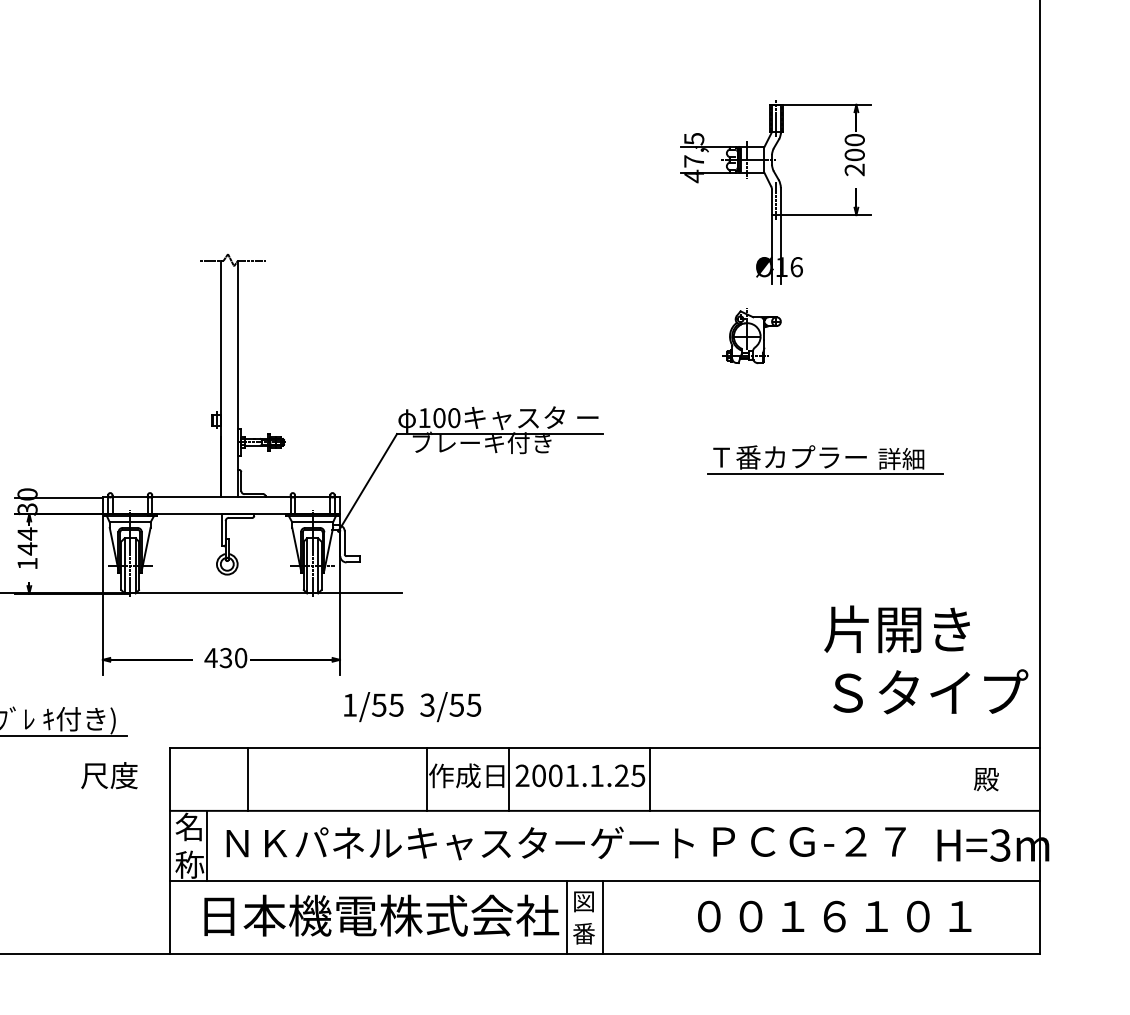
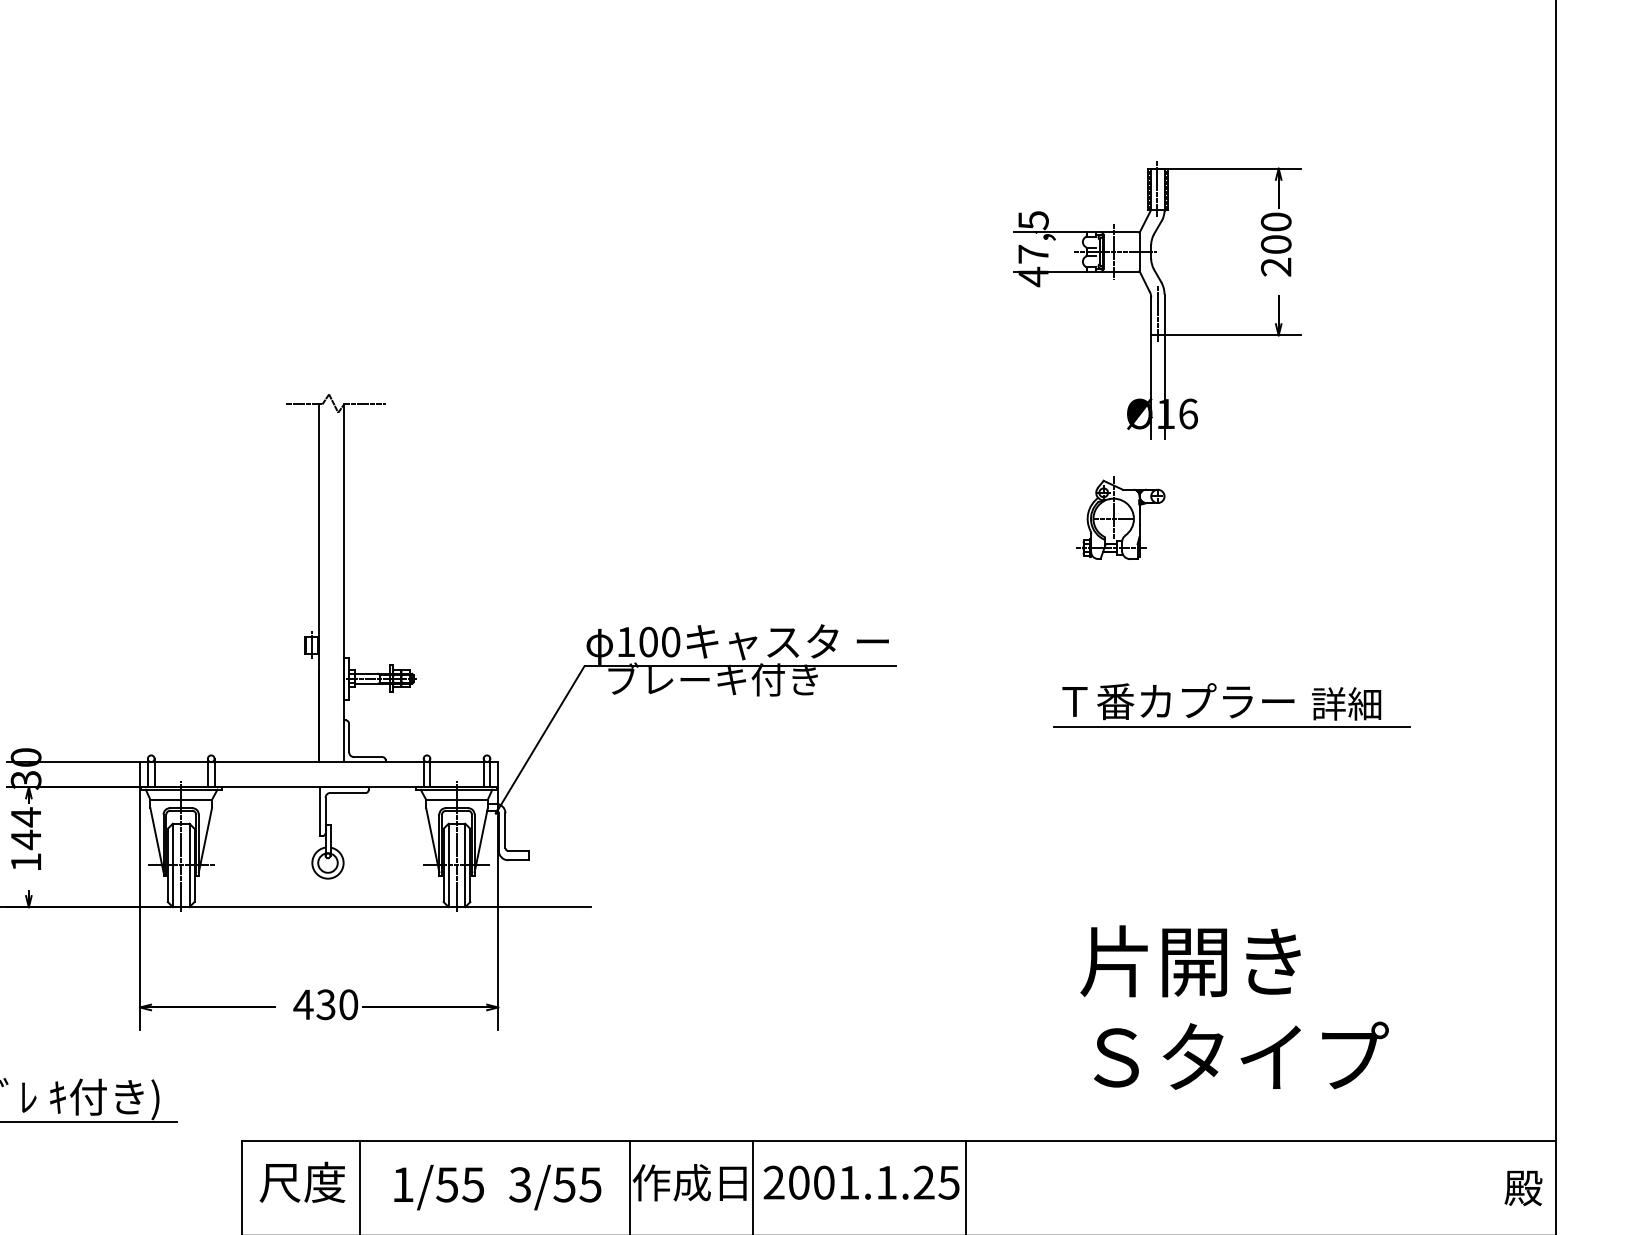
text: (926, 659) -> (1235, 1006), moved
text: (412, 707) -> (497, 1188), moved
text: (109, 775) -> (302, 1182), moved
text: (986, 779) -> (1523, 1188), moved

